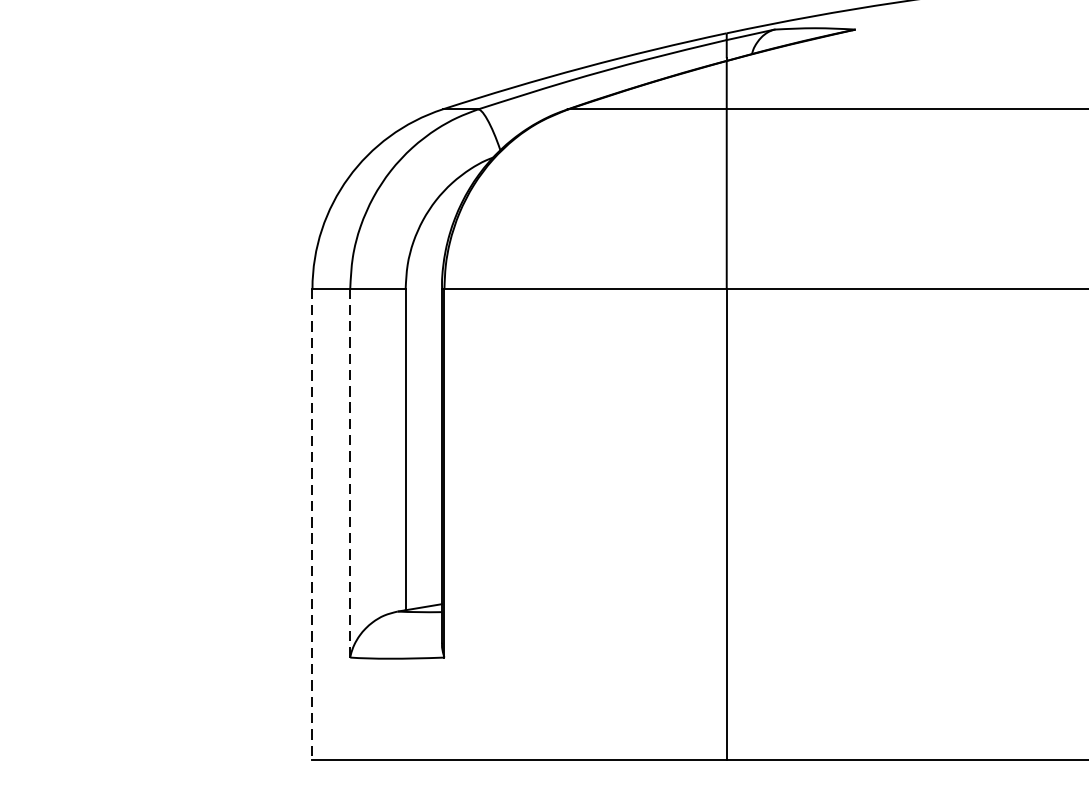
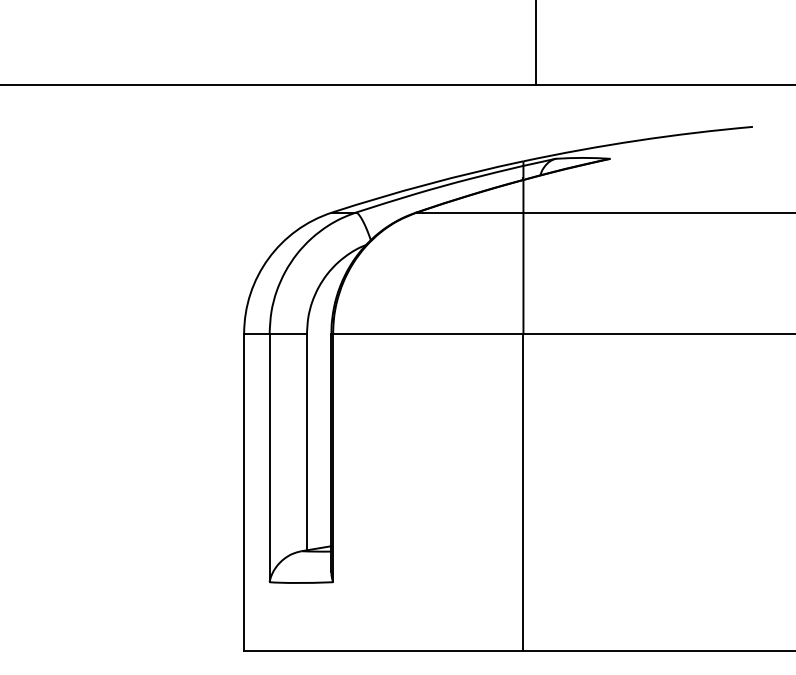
line: (350, 472) -> (269, 457), dashed -> solid
line: (312, 524) -> (244, 492), dashed -> solid

